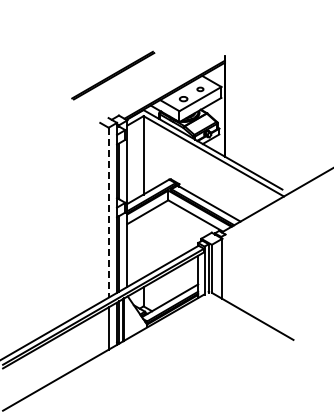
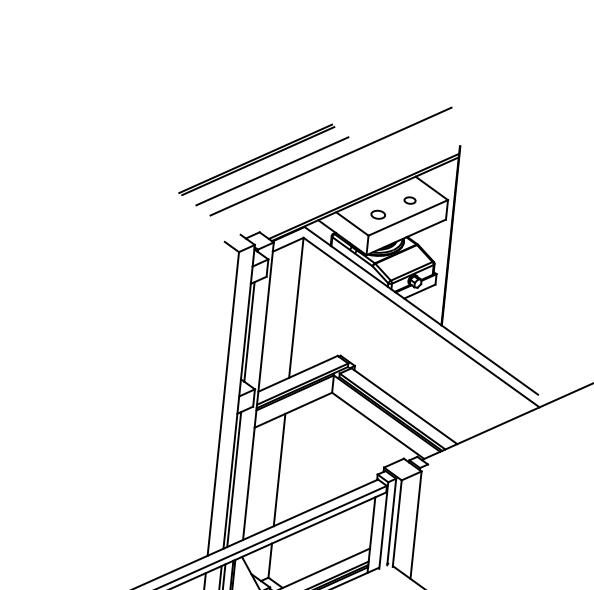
line: (154, 72) -> (331, 161), added
line: (122, 80) -> (272, 170), added
line: (108, 212) -> (223, 403), dashed -> solid
line: (143, 245) -> (279, 468), added

